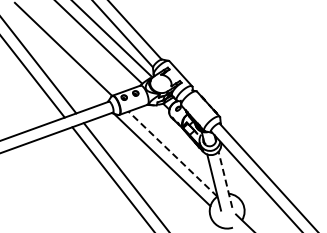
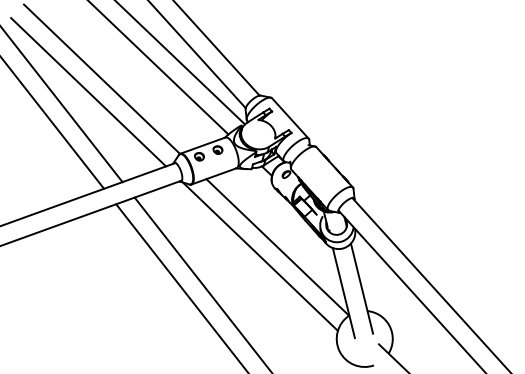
line: (54, 57) -> (87, 92), added
line: (173, 154) -> (278, 248), dashed -> solid
line: (225, 179) -> (362, 288), dashed -> solid

